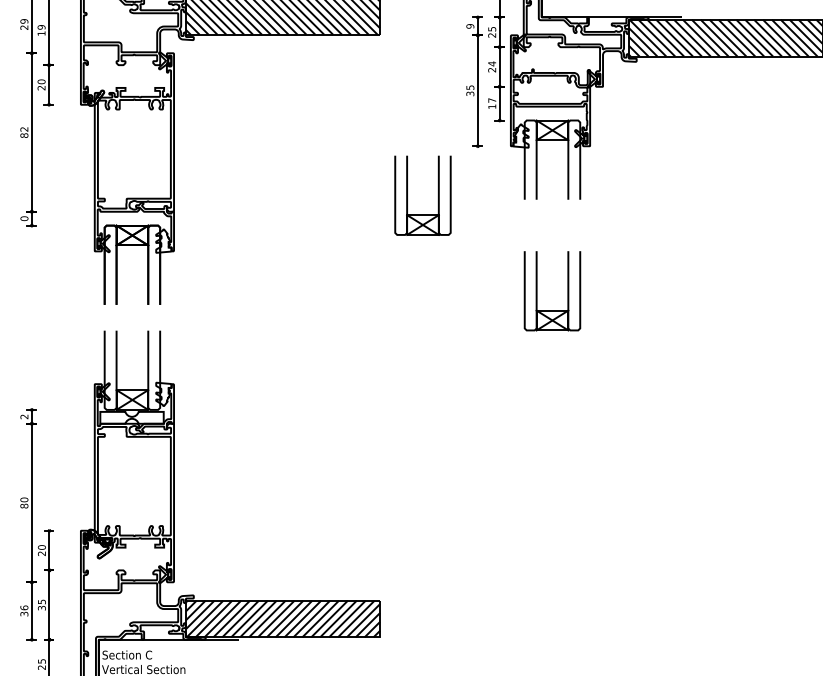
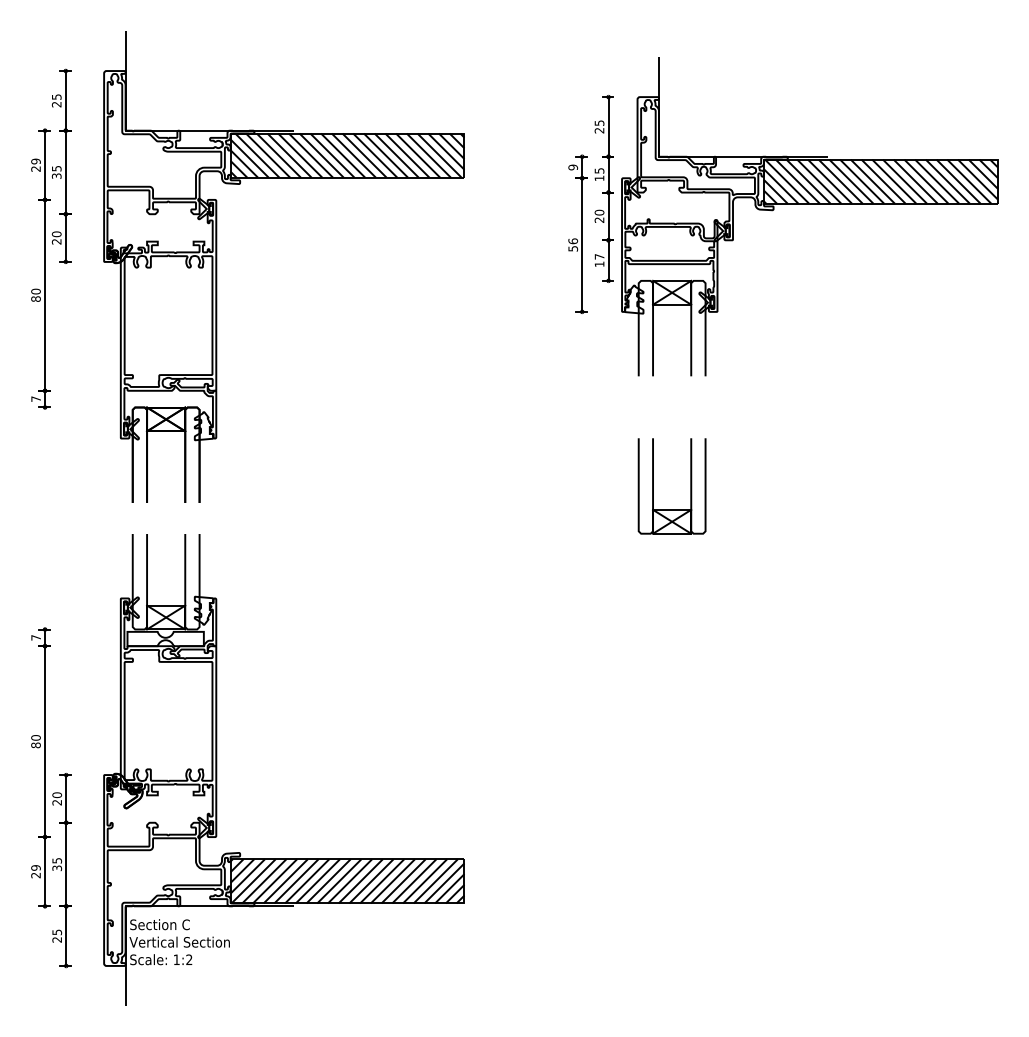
text: (41, 29) -> (56, 171), 19 -> 35
text: (491, 35) -> (598, 178), 25 -> 15
text: (492, 63) -> (599, 212), 24 -> 20
text: (470, 90) -> (573, 244), 35 -> 56
text: (23, 129) -> (35, 291), 82 -> 80
part: (407, 195) -> (497, 371), removed
text: (23, 218) -> (35, 398), 0 -> 7
text: (23, 416) -> (35, 637), 2 -> 7
text: (23, 610) -> (35, 871), 36 -> 29

